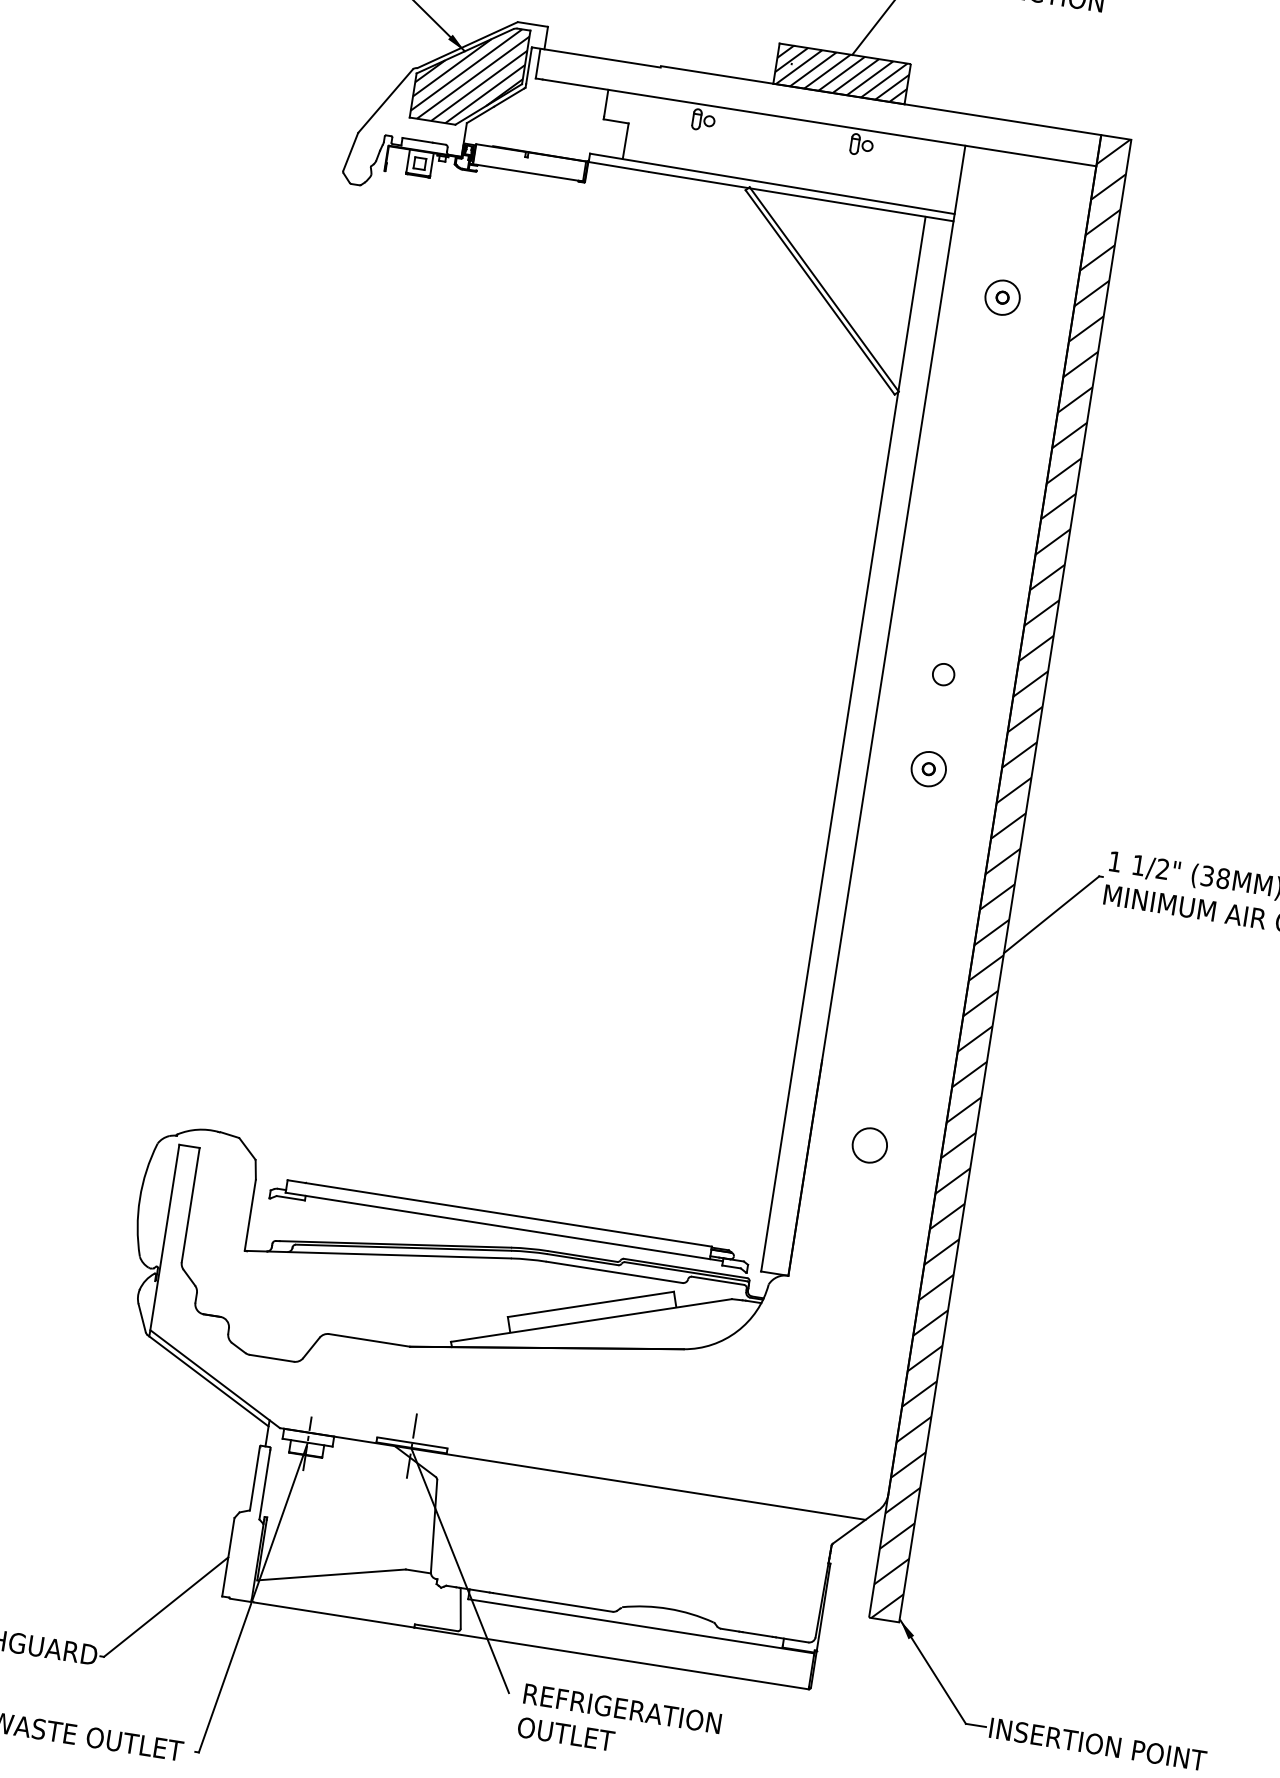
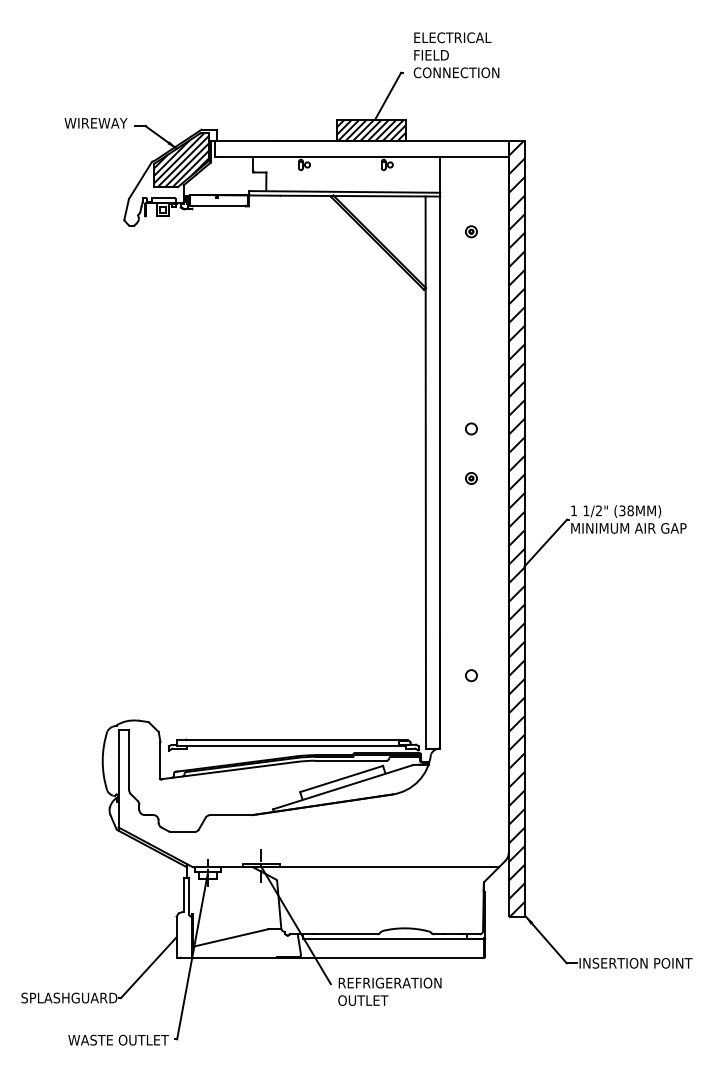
part: (1002, 297) -> (471, 231), size x0.62
part: (928, 769) -> (471, 478), size x0.62
circle: (869, 1145) -> (471, 675), size x0.62

